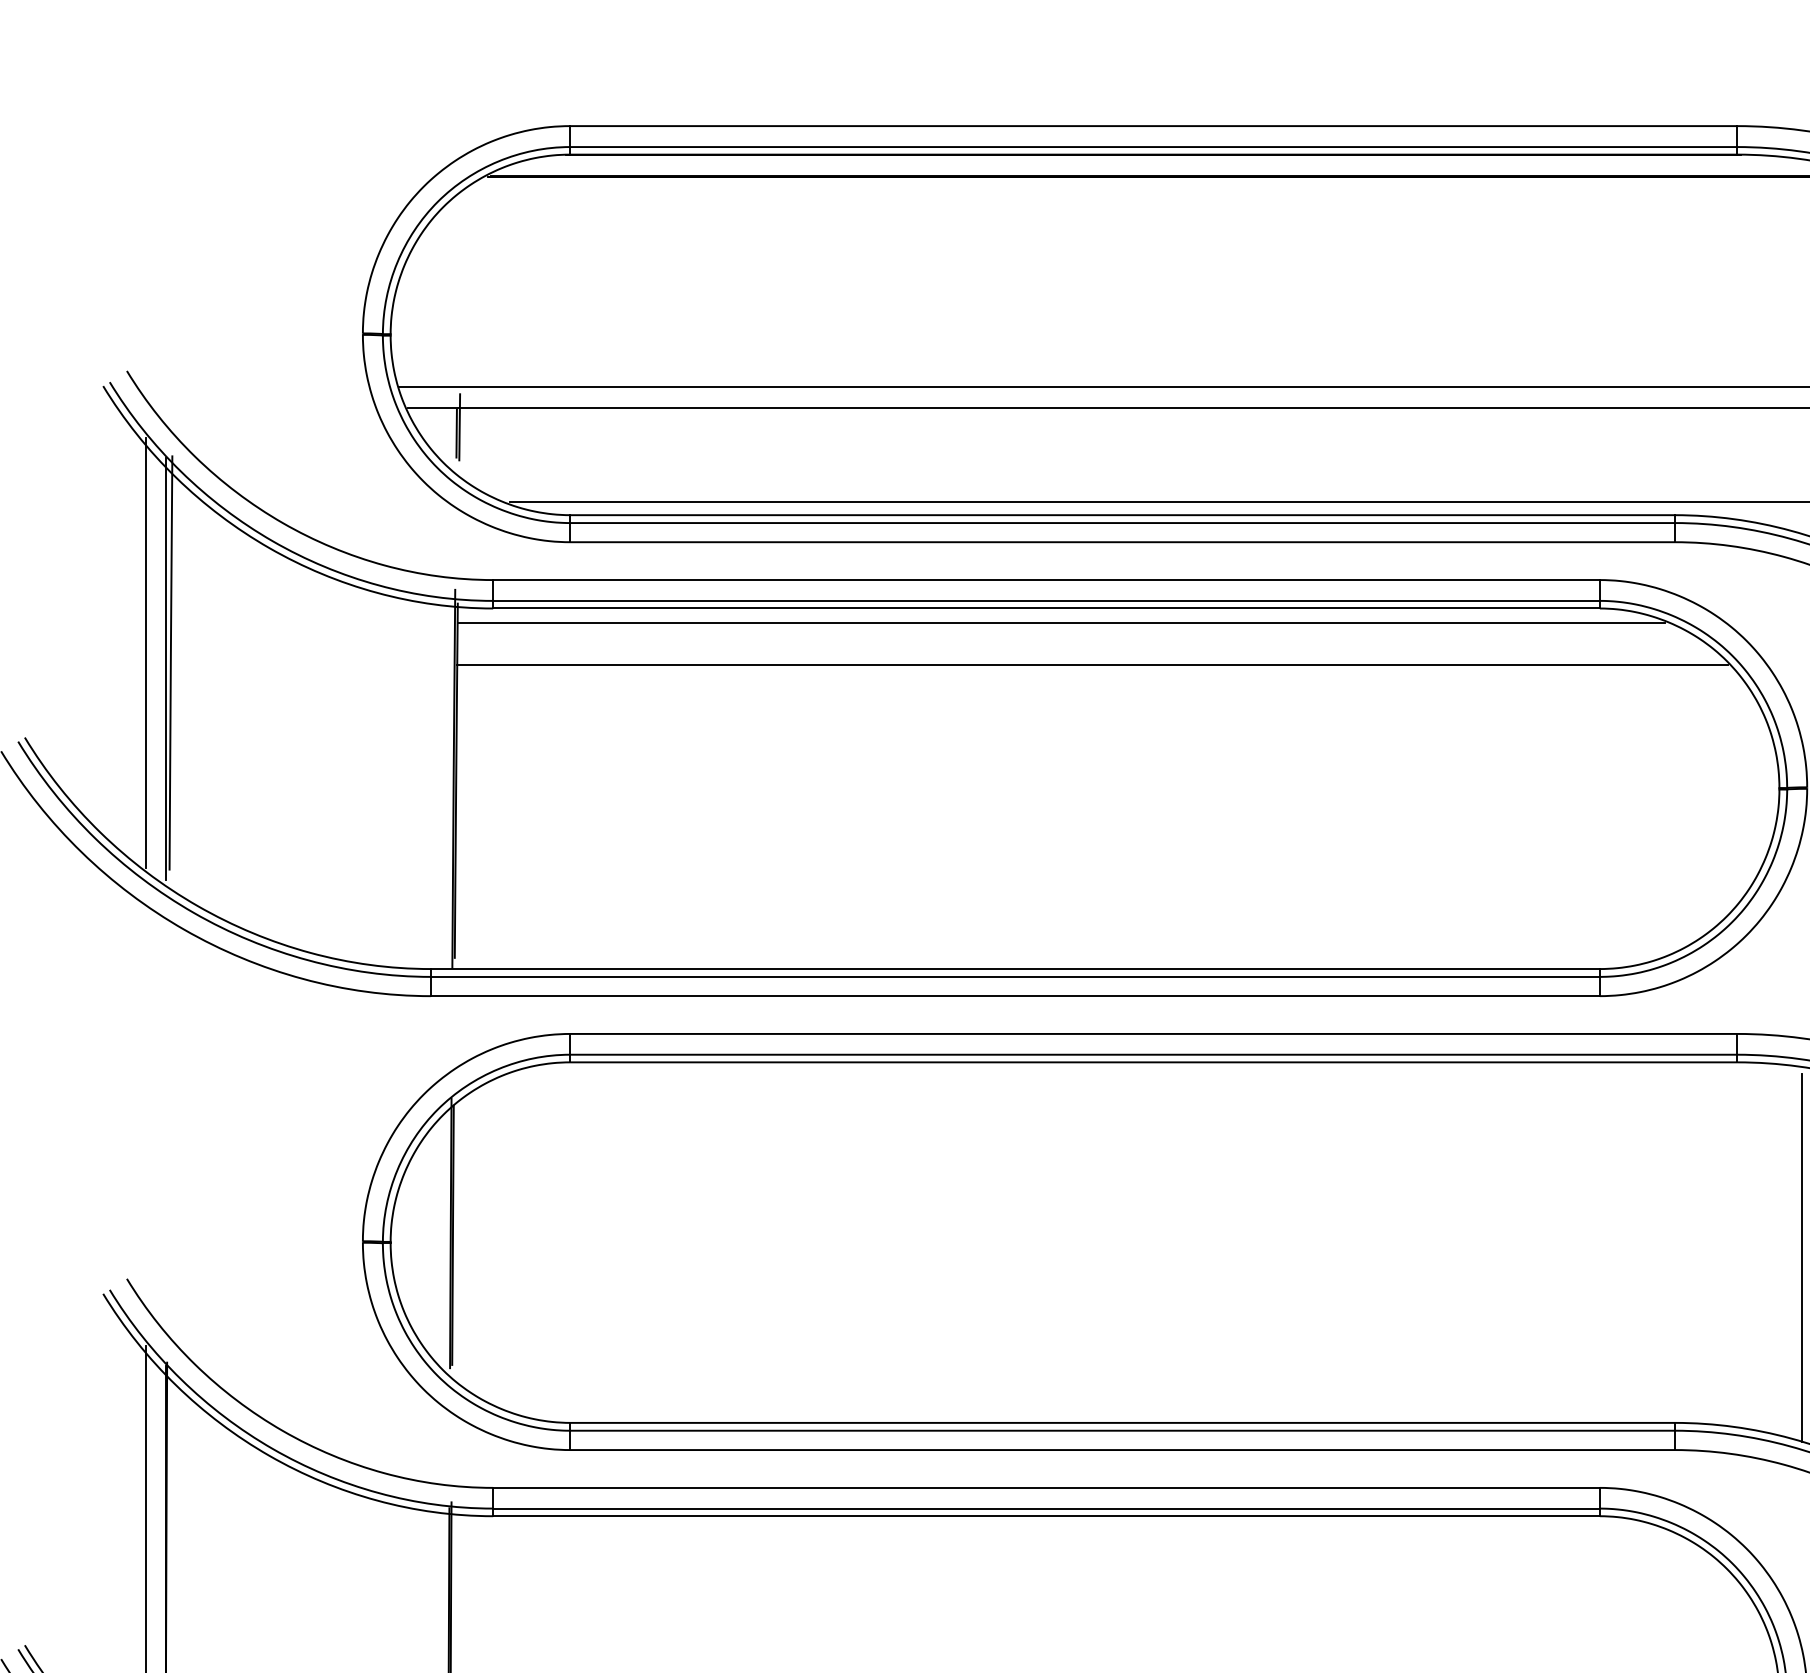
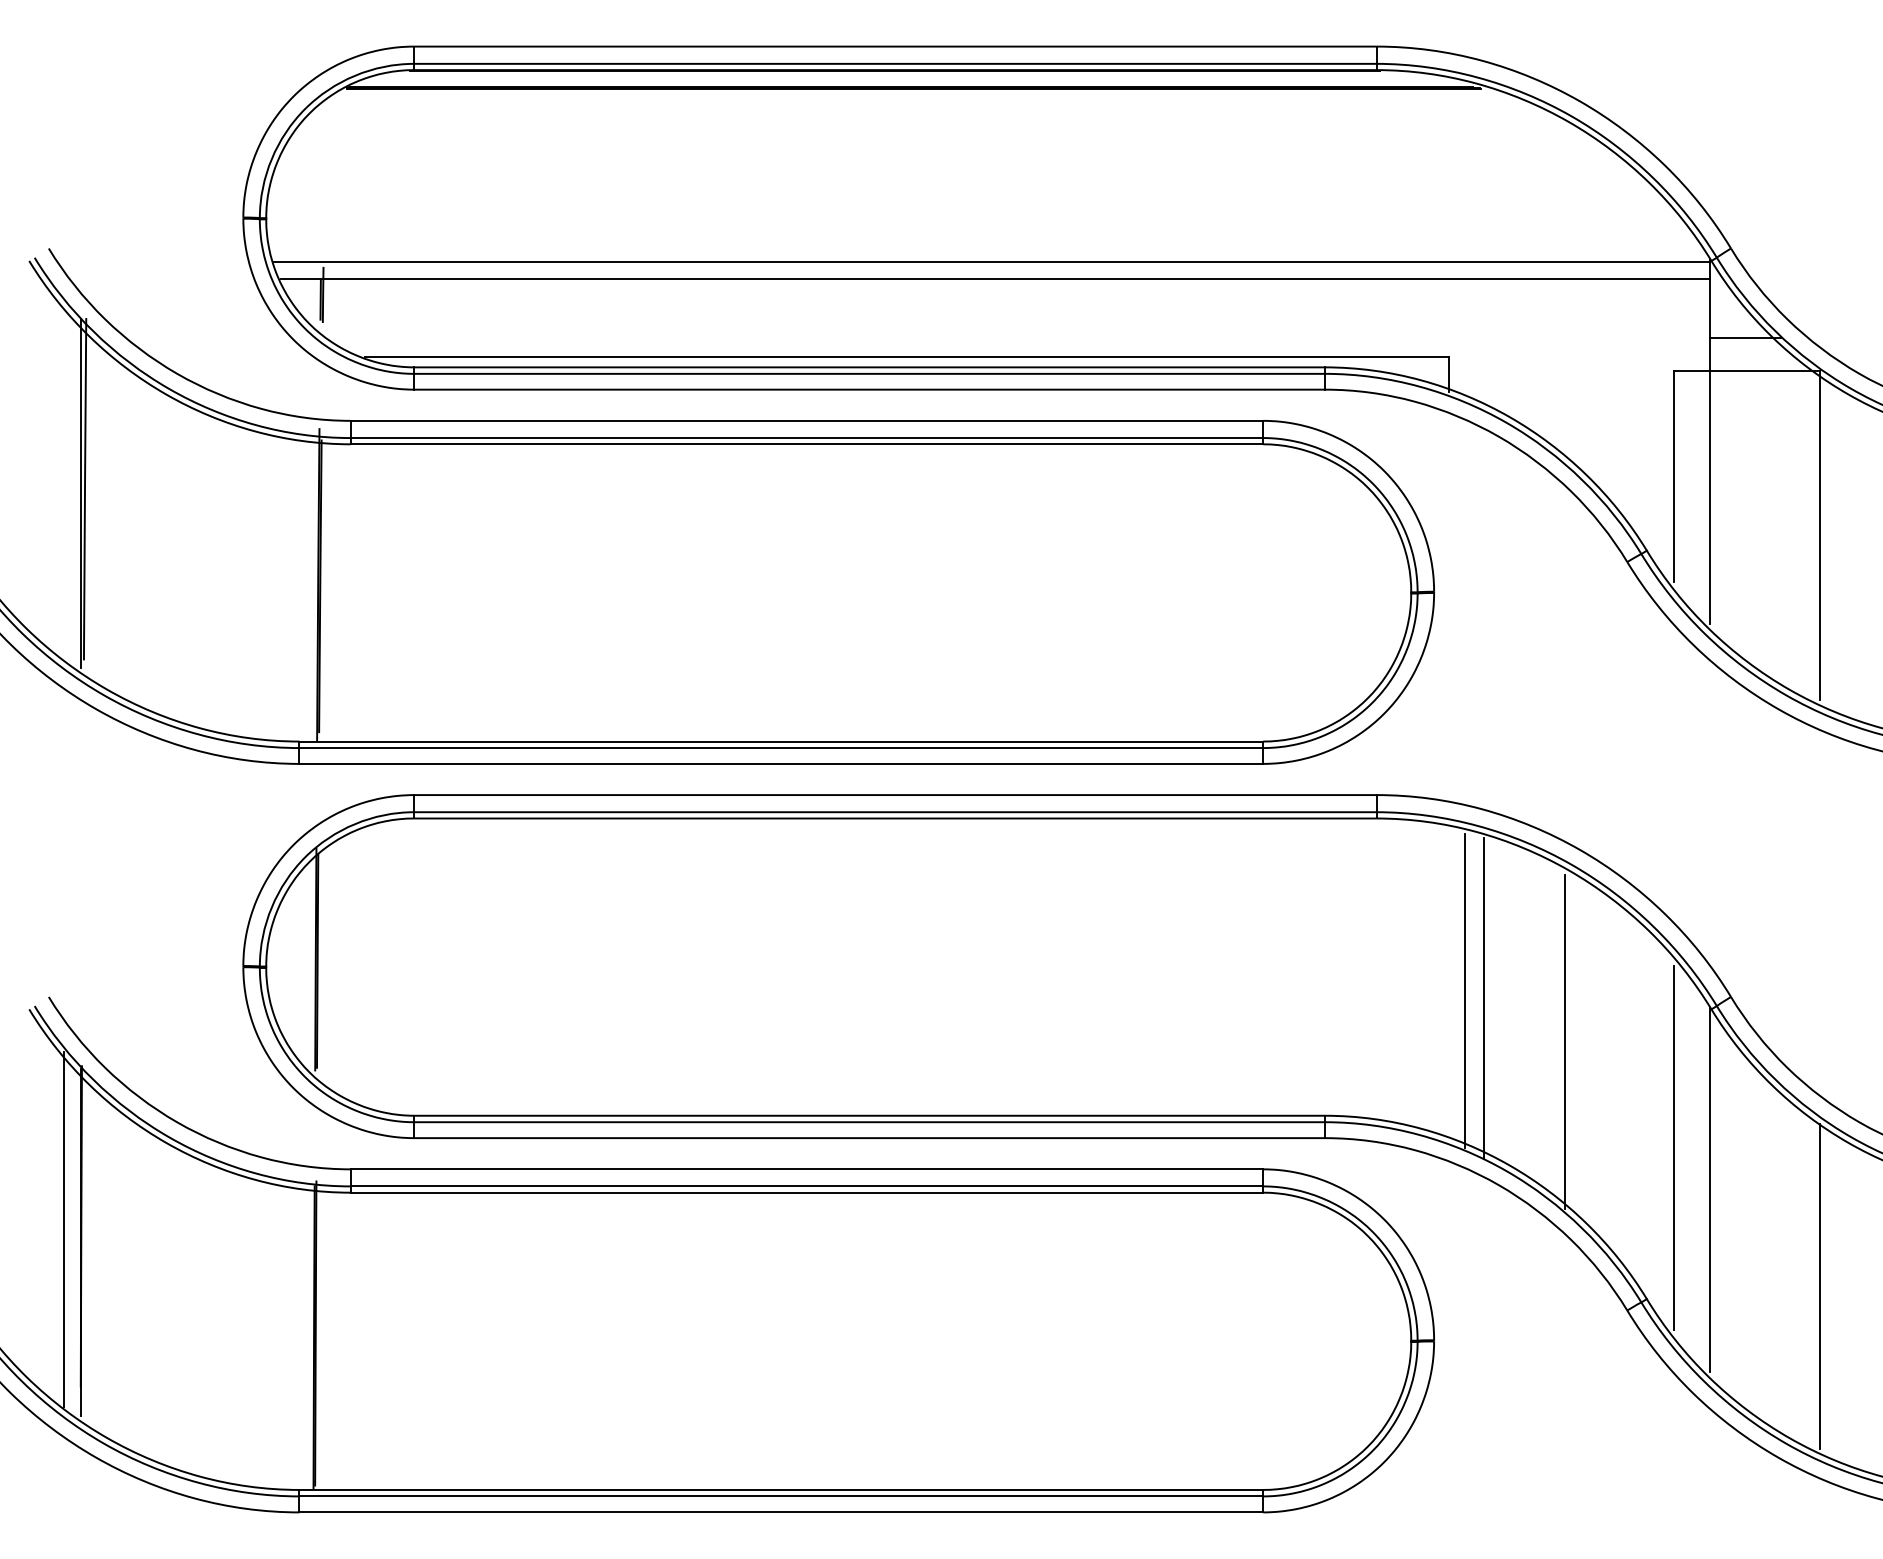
line: (1060, 623) -> (818, 456), removed
line: (145, 652) -> (64, 480), removed
line: (1092, 665) -> (844, 491), removed
line: (1802, 1257) -> (1430, 979), removed

